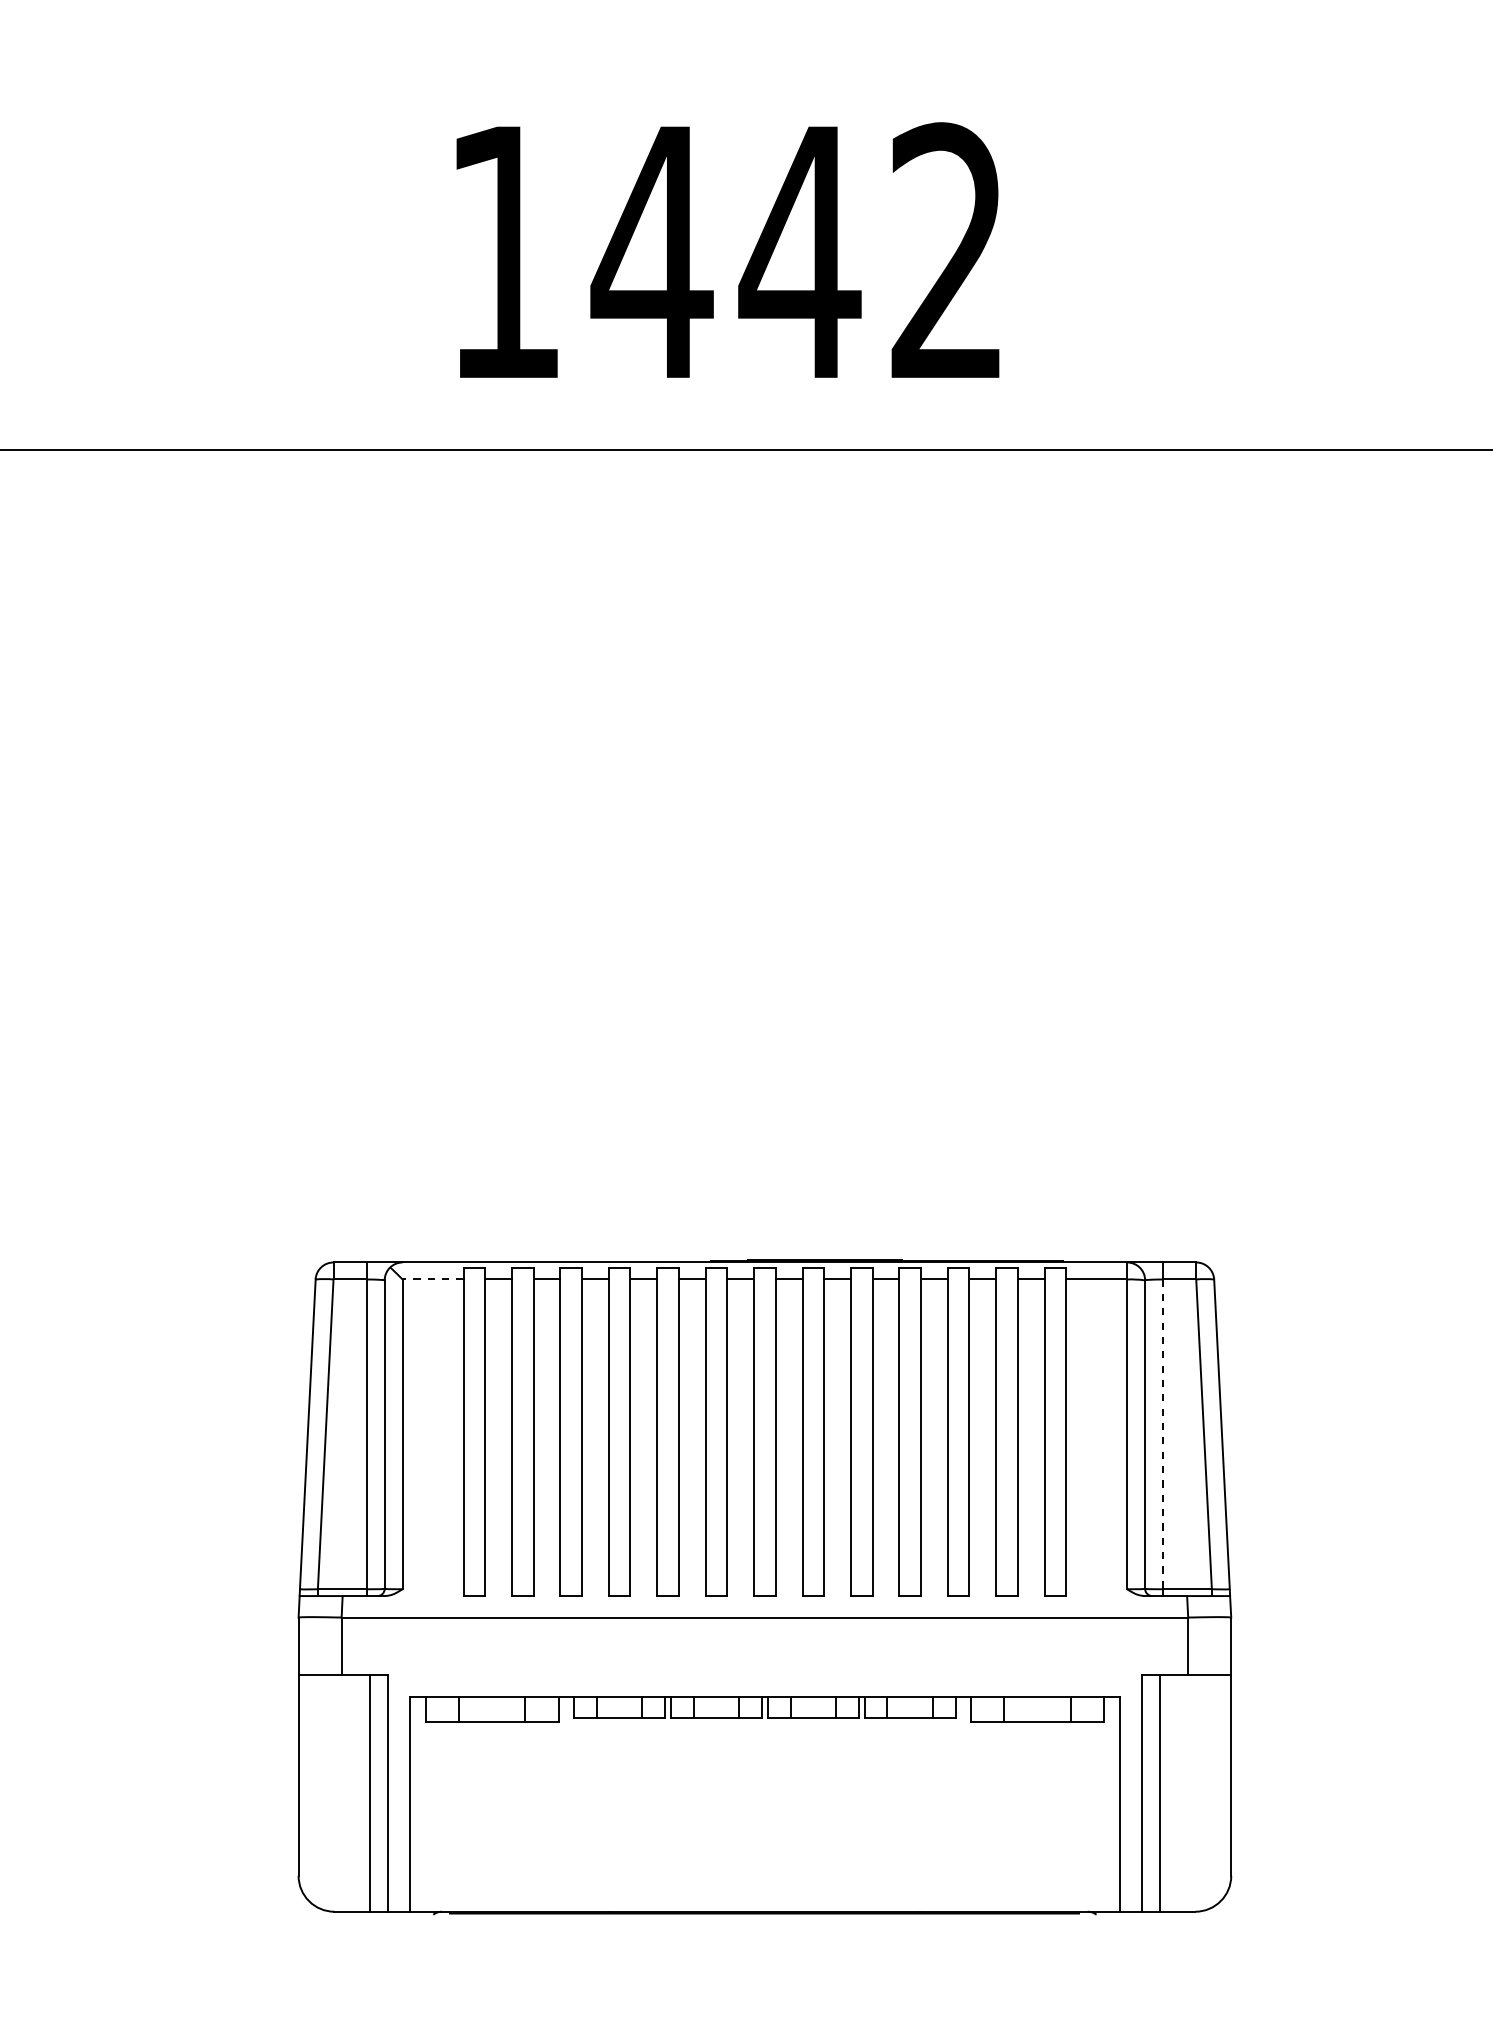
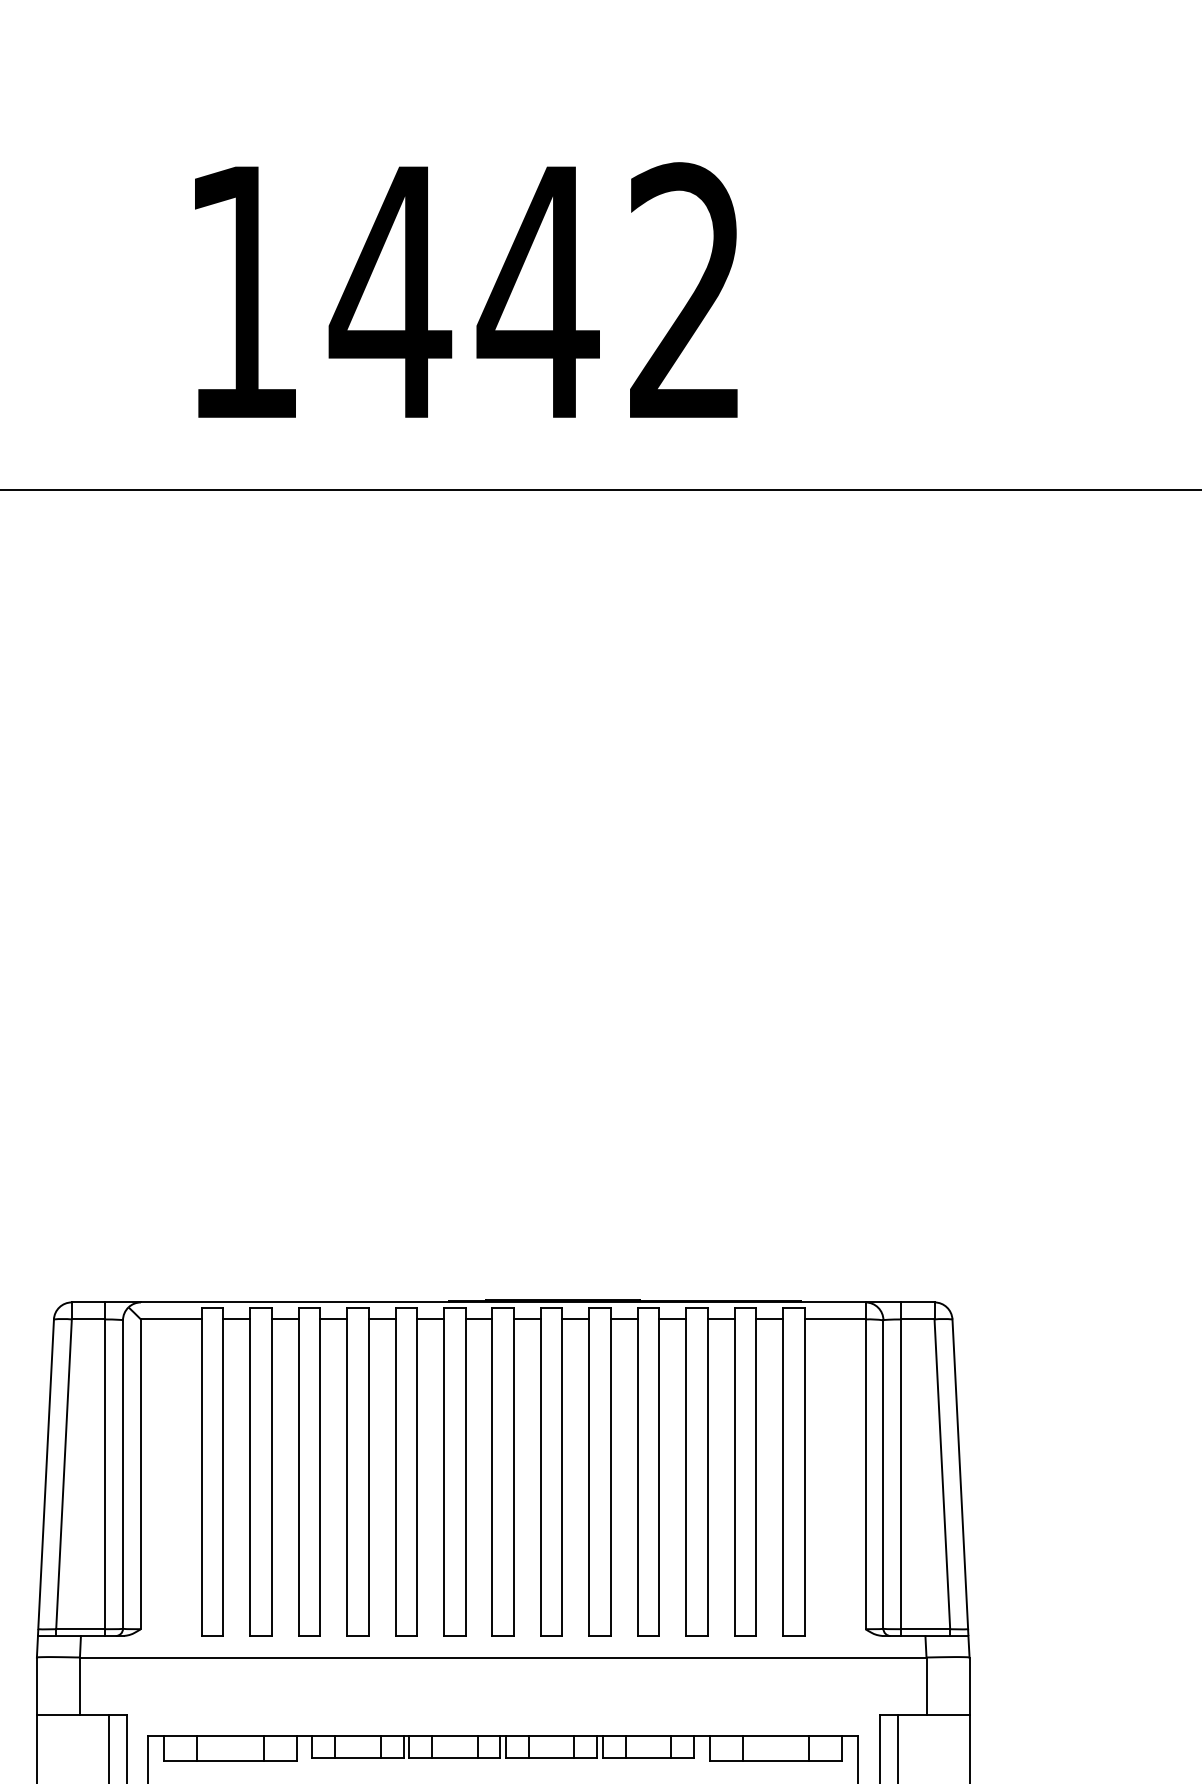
line: (432, 1279) -> (170, 1319), dashed -> solid
line: (1163, 1434) -> (901, 1474), dashed -> solid

